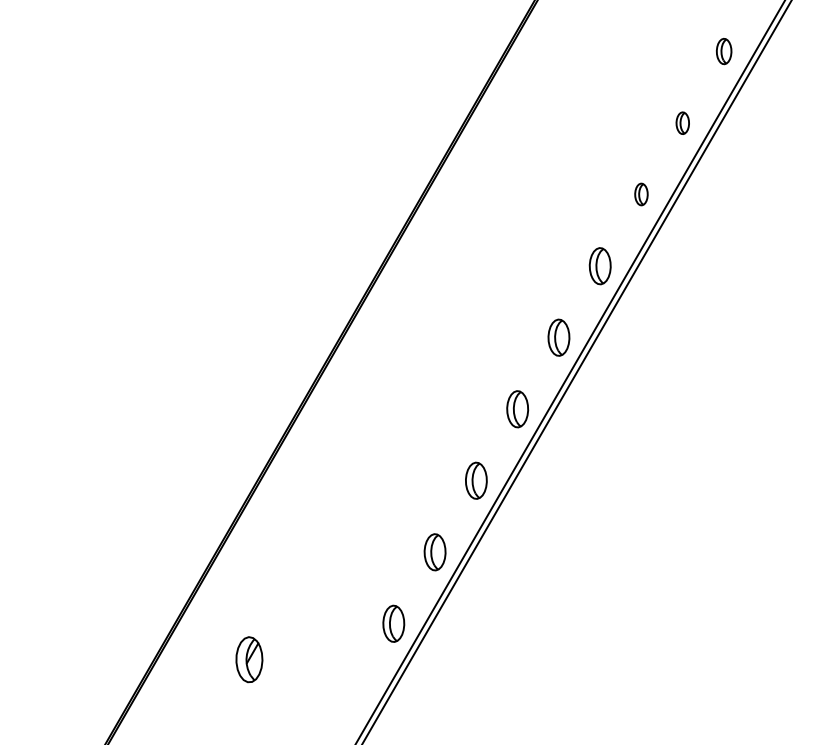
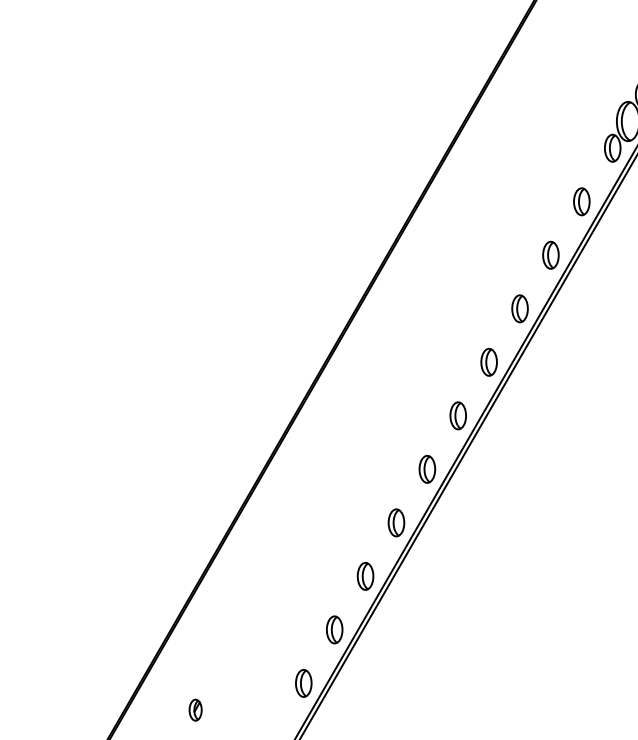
part: (723, 50) -> (550, 254), size x1.43
part: (682, 122) -> (519, 308), size x1.67
part: (640, 193) -> (488, 361), size x1.67
part: (249, 658) -> (195, 709), size x0.62

